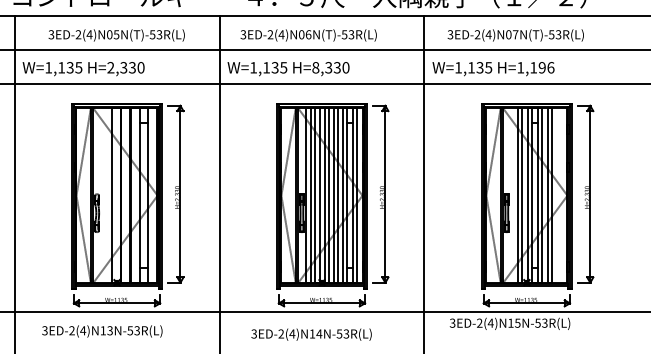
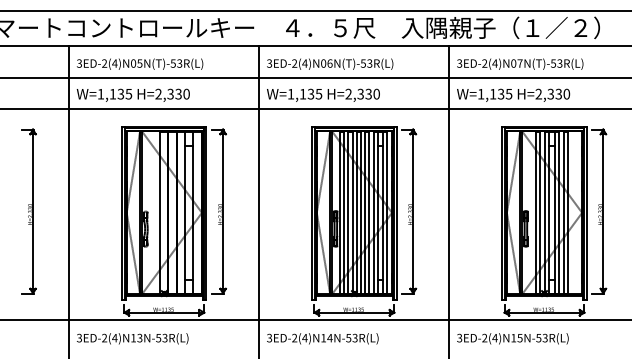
text: (117, 34) -> (140, 63), moved
text: (309, 34) -> (330, 63), moved
text: (516, 34) -> (520, 63), moved
text: (315, 67) -> (348, 93), H=8,330 -> H=2,330
text: (535, 67) -> (552, 93), H=1,196 -> H=2,330
text: (509, 323) -> (512, 338), moved
text: (102, 331) -> (132, 338), moved
text: (311, 334) -> (322, 338), moved

